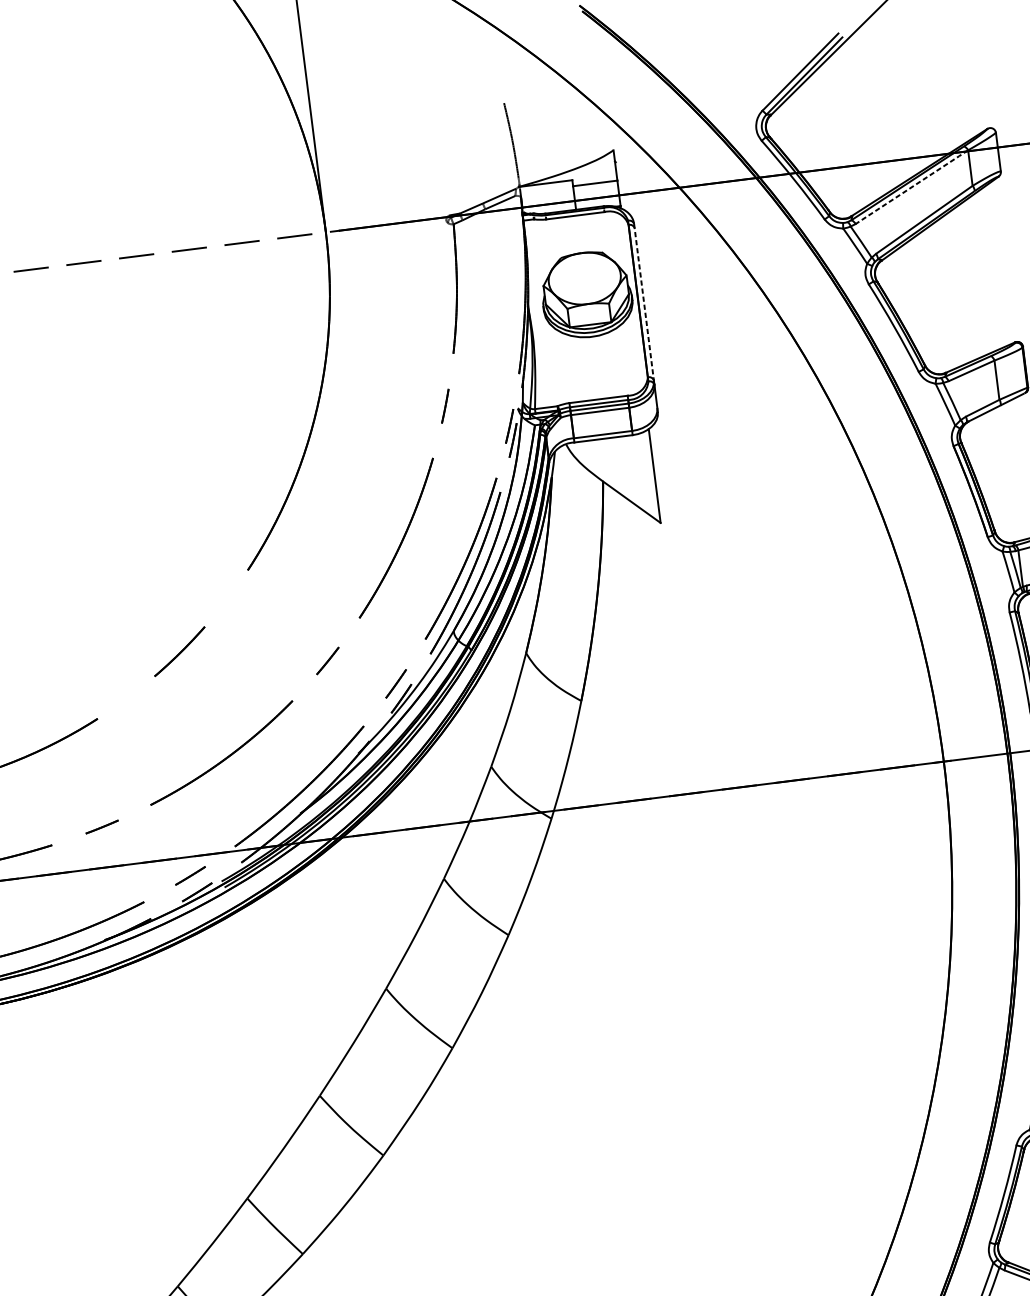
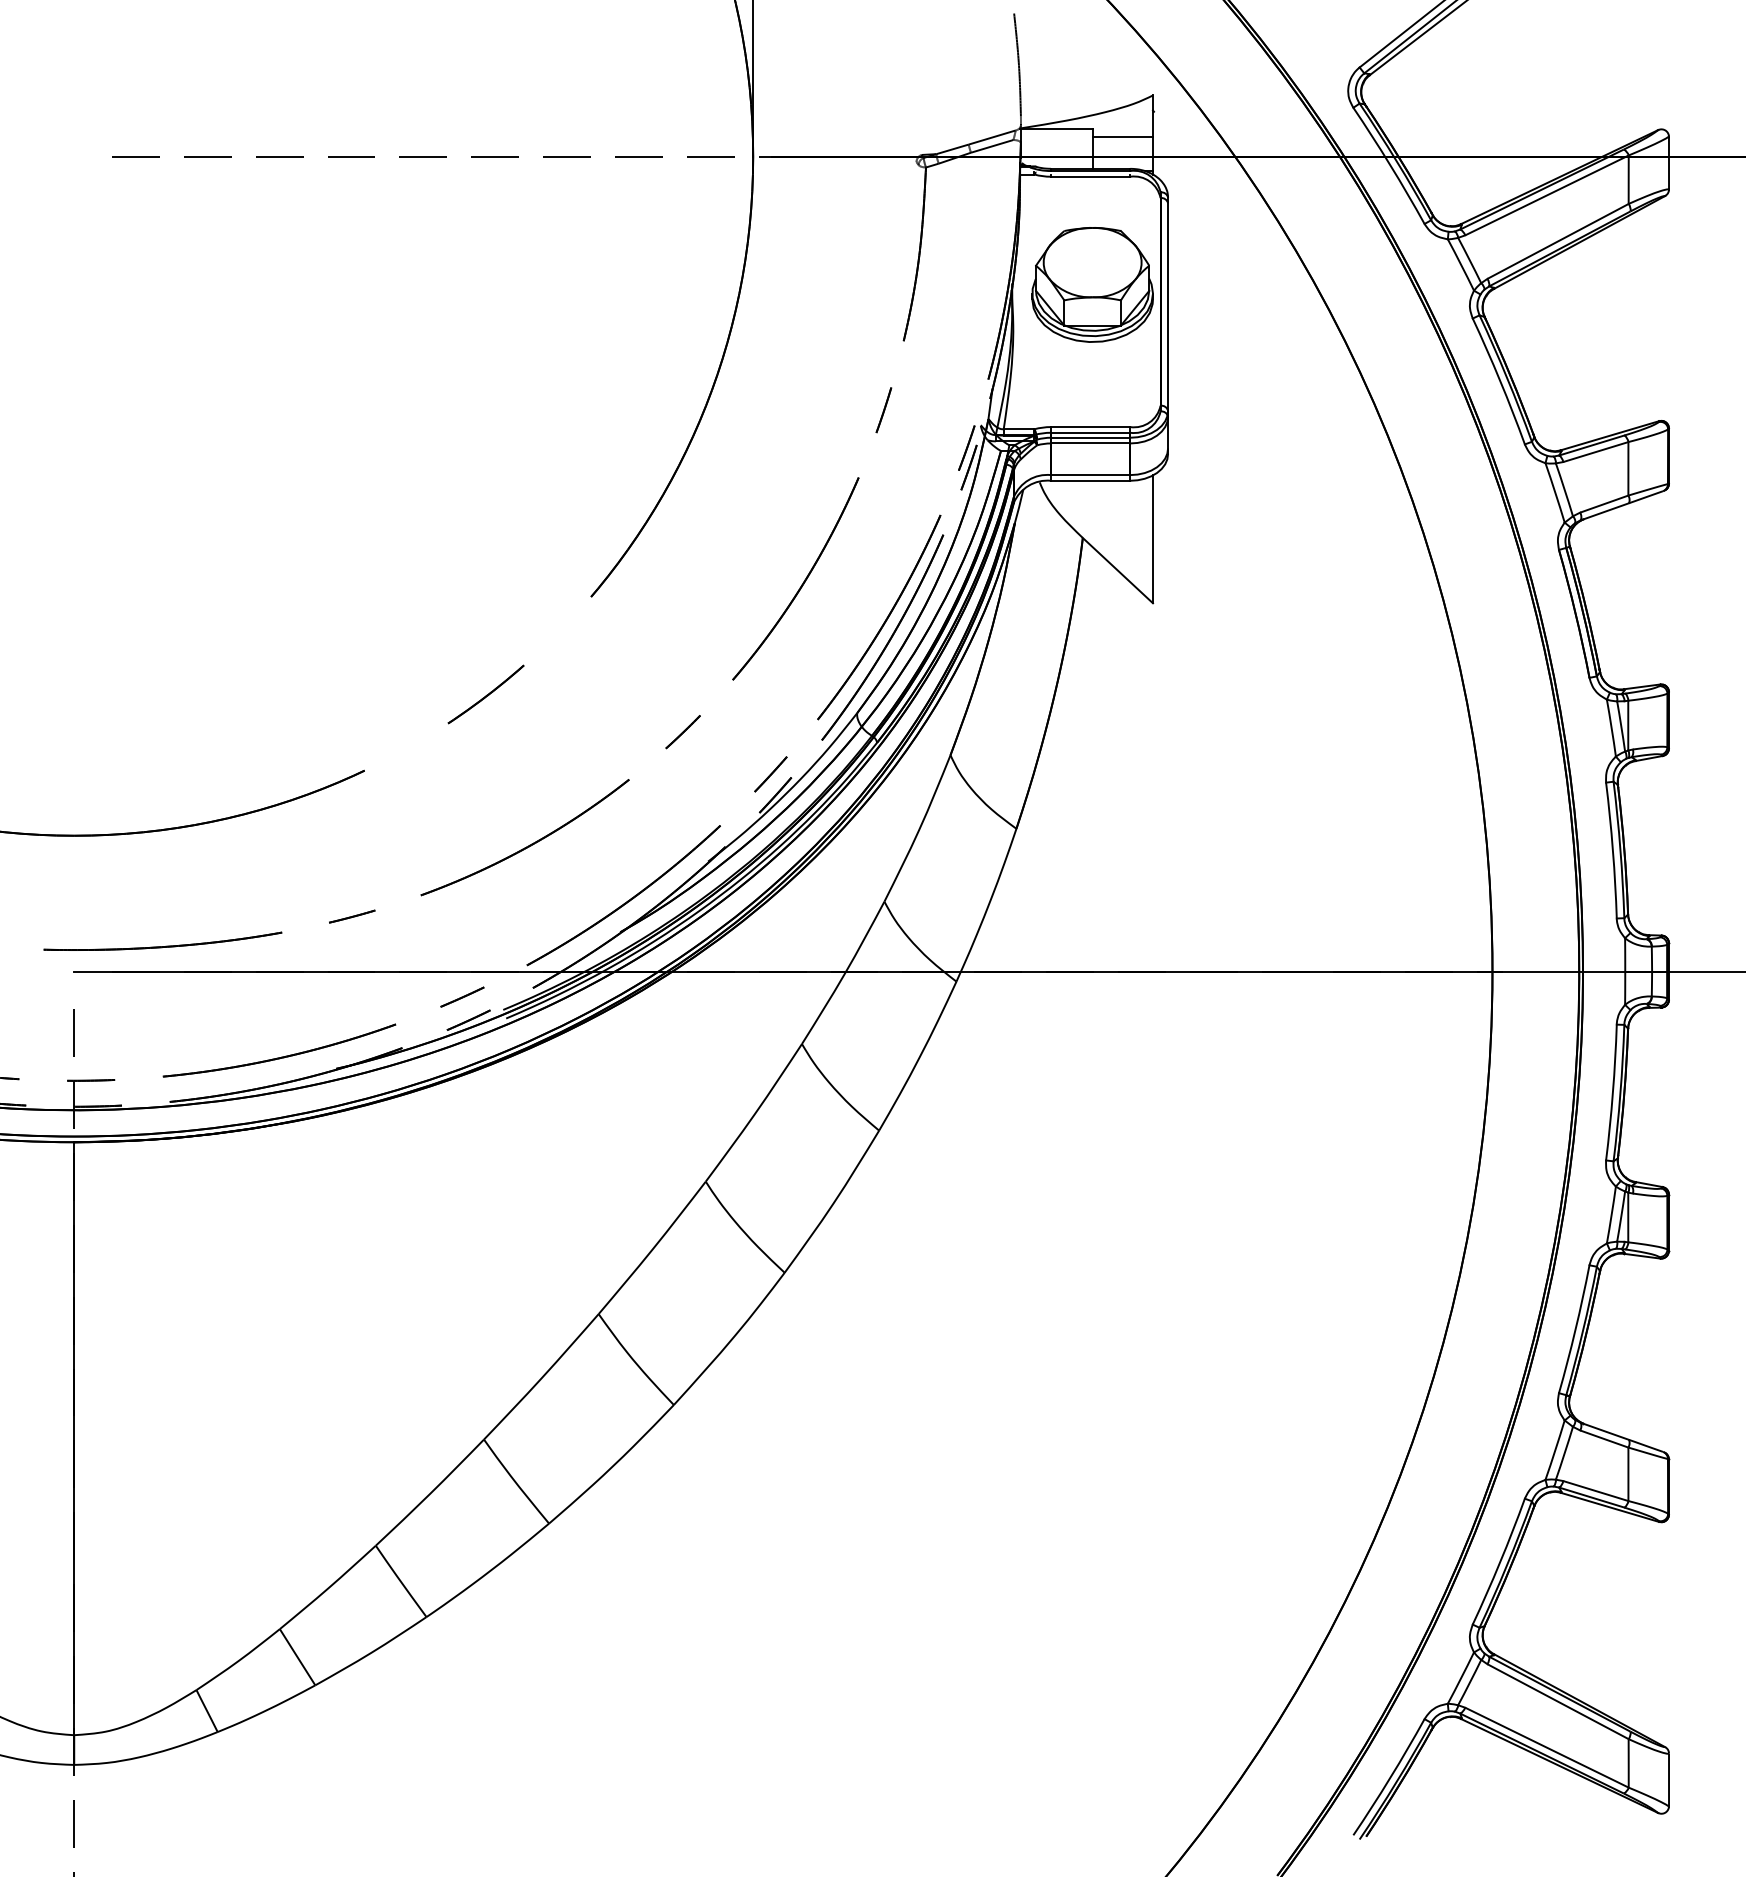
line: (912, 186) -> (1548, 194), dashed -> solid
line: (644, 302) -> (1168, 304), dashed -> solid

